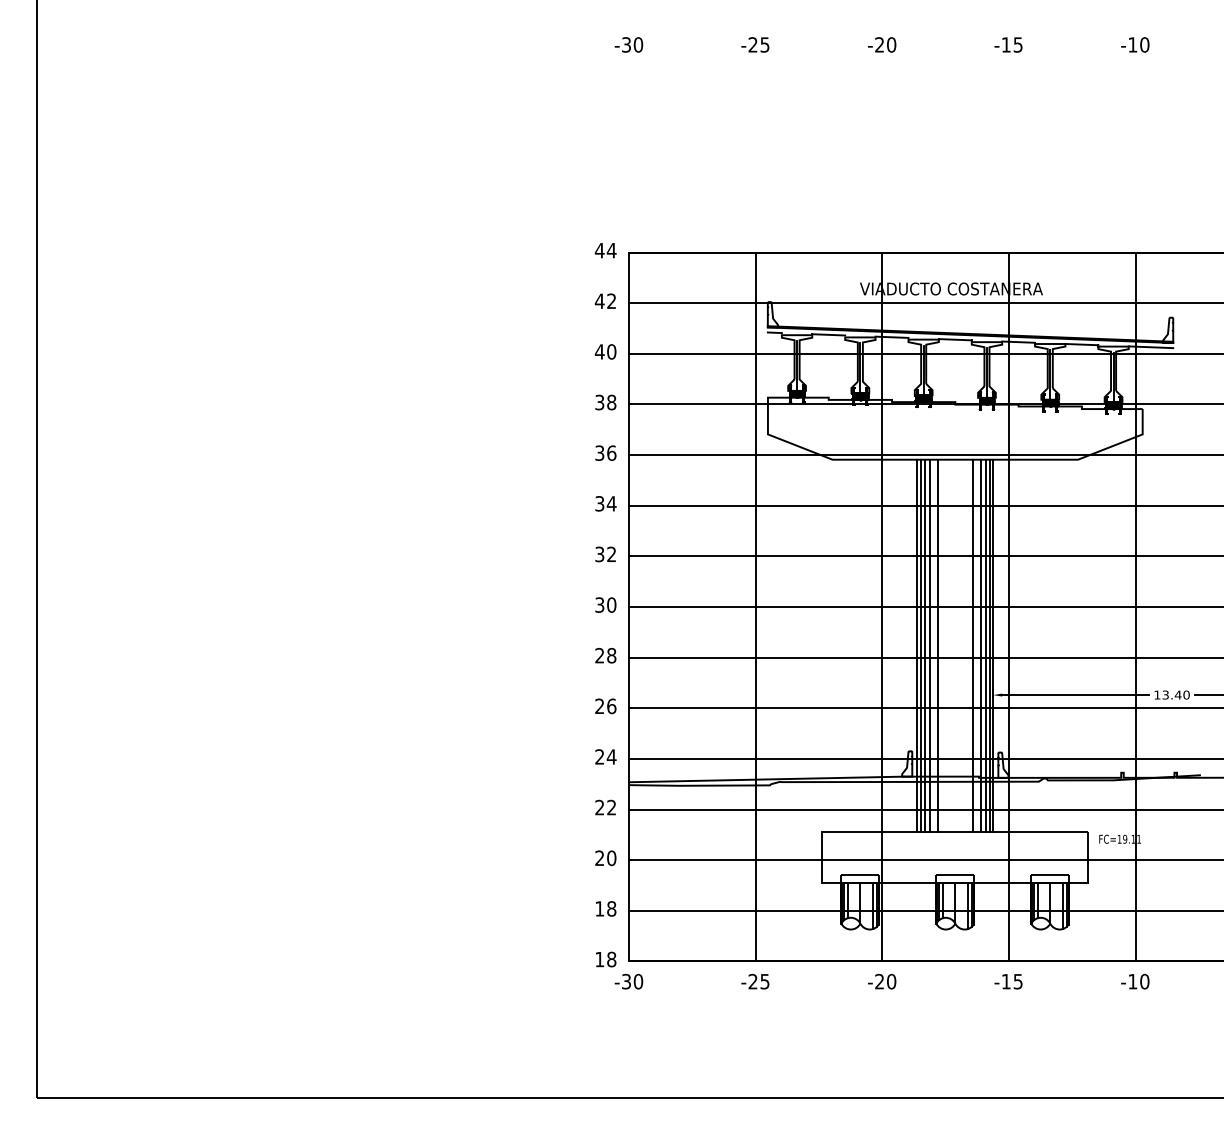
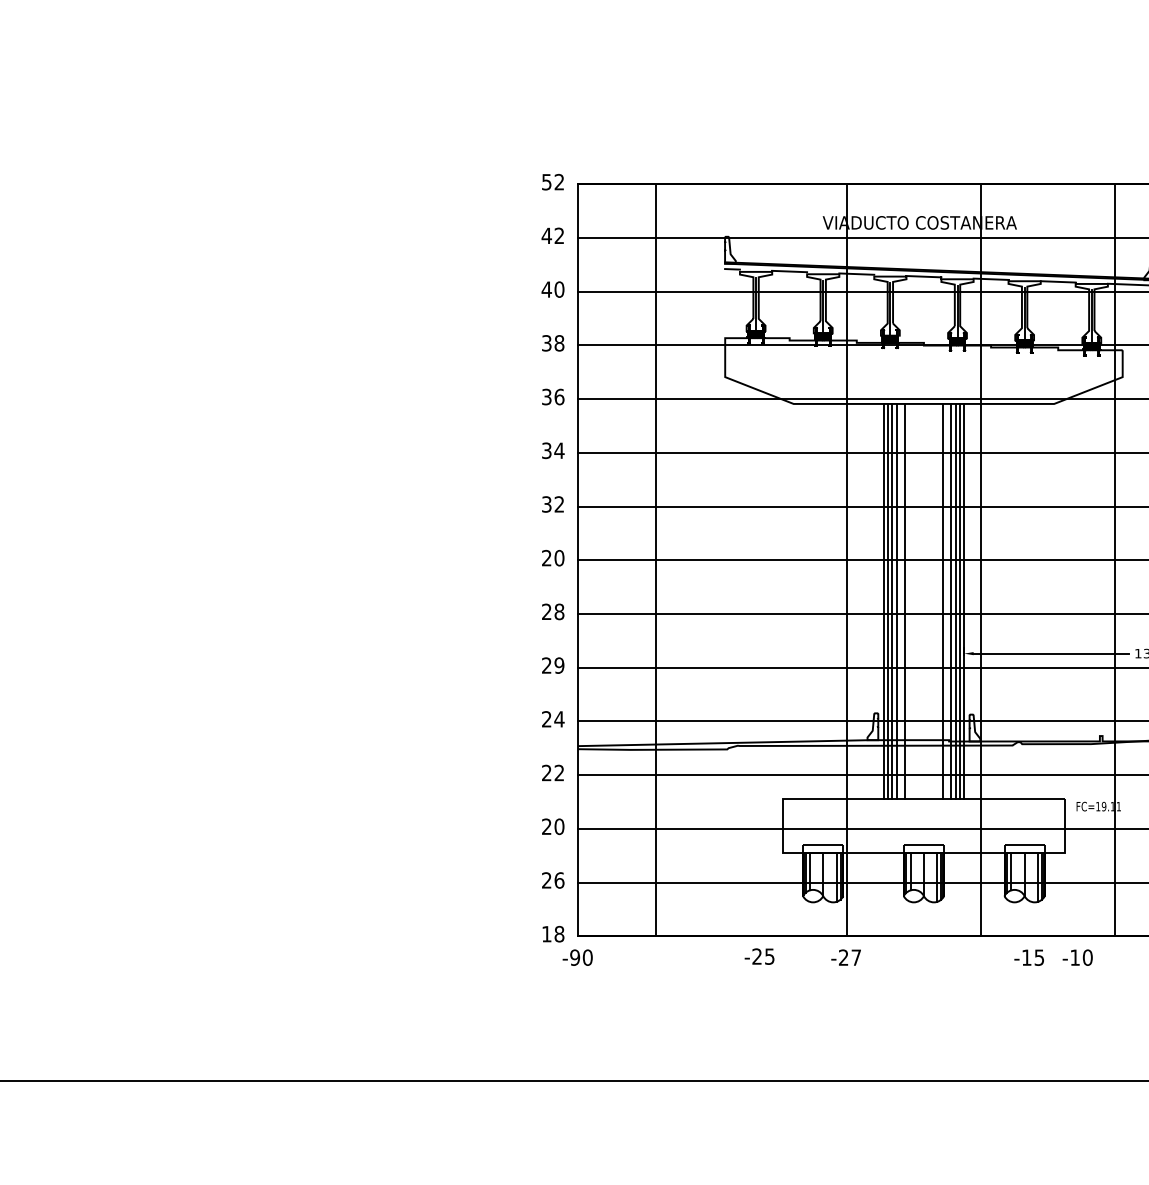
text: (605, 250) -> (552, 182), 44 -> 52
text: (599, 604) -> (546, 557), 30 -> 20
line: (755, 606) -> (655, 559), moved
text: (611, 706) -> (559, 665), 26 -> 29
text: (605, 908) -> (552, 880), 18 -> 26
text: (626, 981) -> (575, 957), -30 -> -90
text: (755, 981) -> (759, 956), moved
text: (891, 981) -> (856, 957), -20 -> -27
text: (1008, 981) -> (1029, 957), moved
text: (1135, 981) -> (1077, 957), moved

